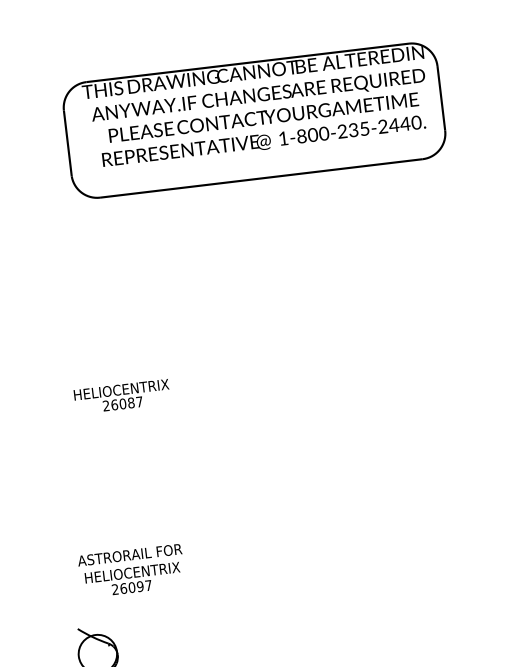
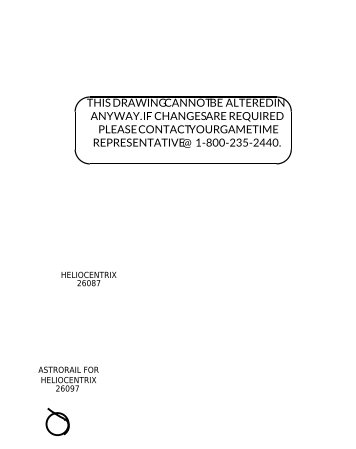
text: (131, 570) -> (68, 378), moved

